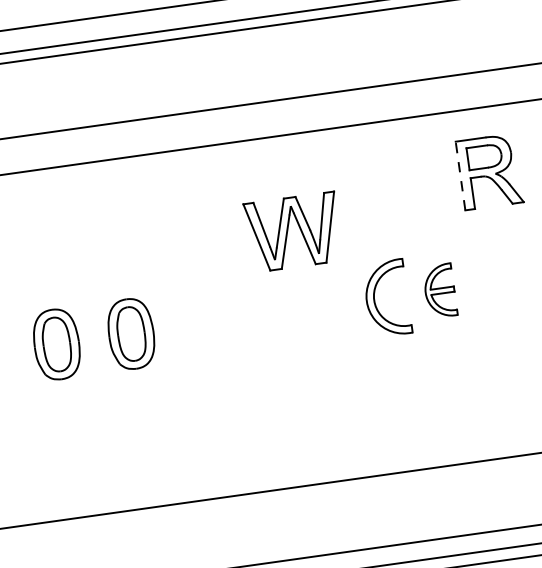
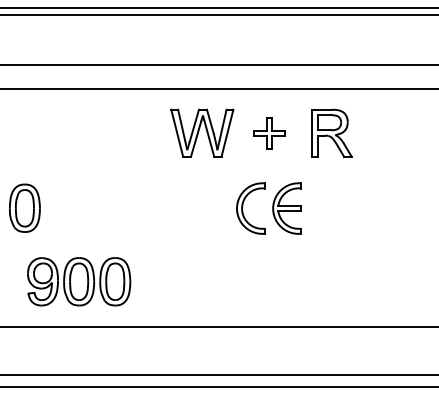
line: (460, 174) -> (311, 132), dashed -> solid
part: (398, 185) -> (269, 133), added
part: (293, 231) -> (202, 132), moved
part: (439, 291) -> (286, 208), size x1.43
part: (130, 332) -> (75, 207), removed
part: (151, 440) -> (79, 281), added

